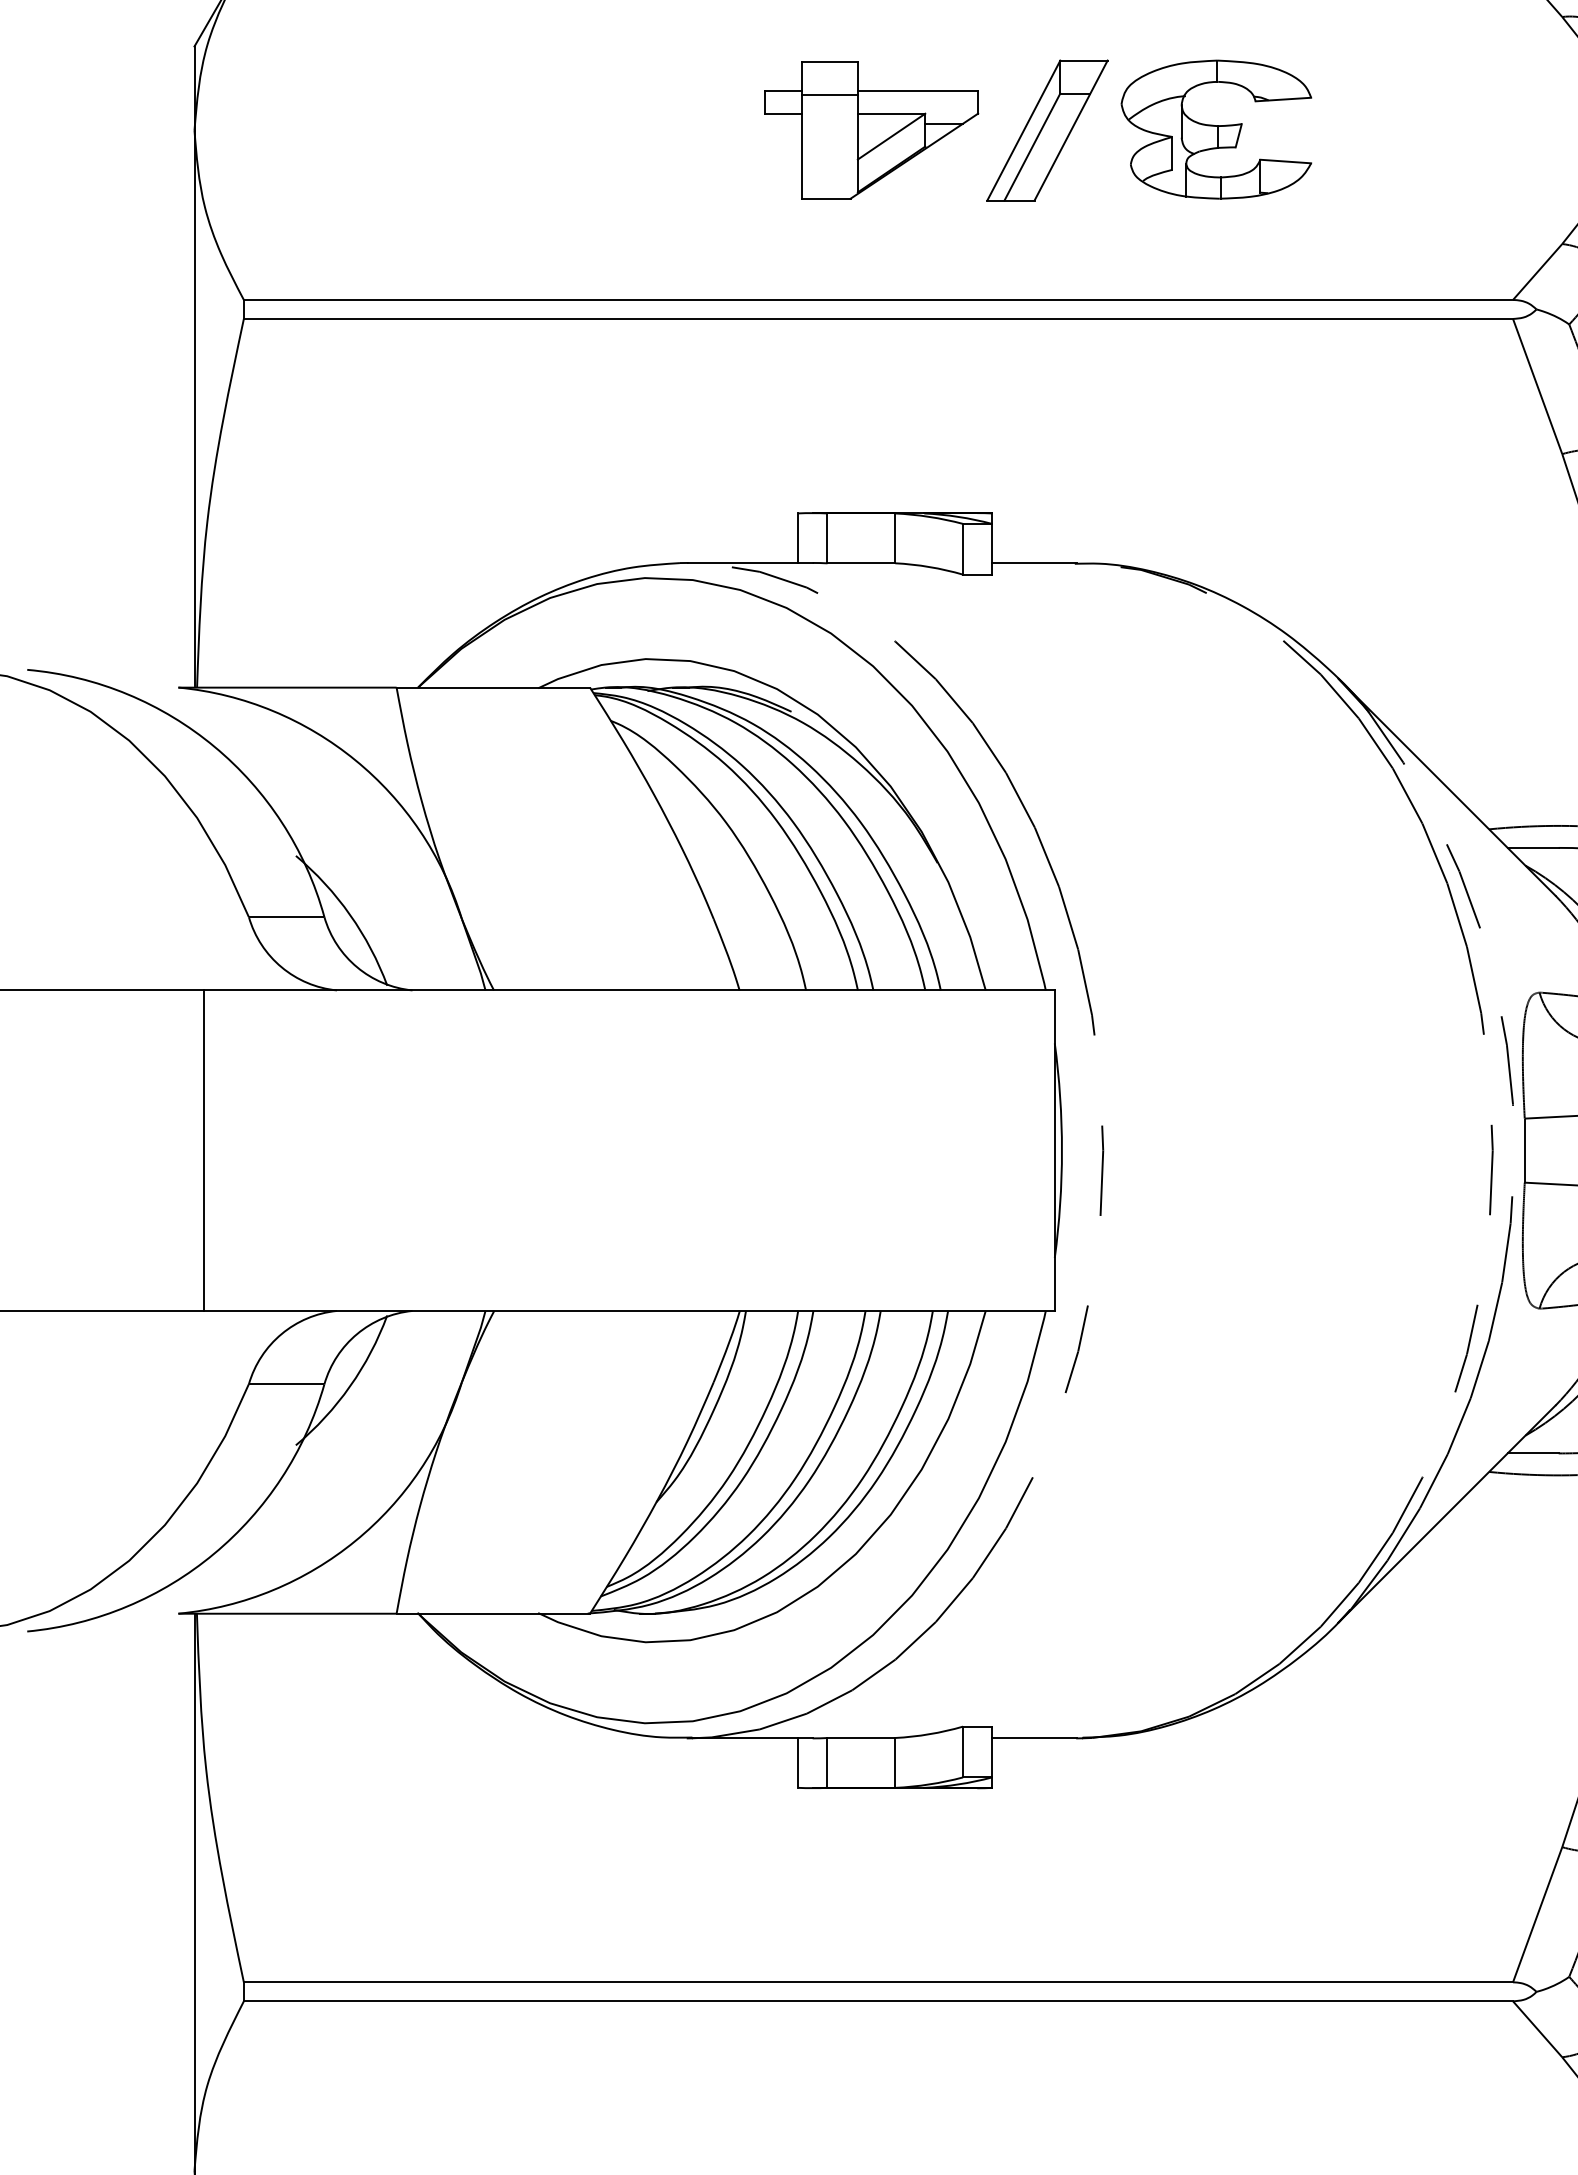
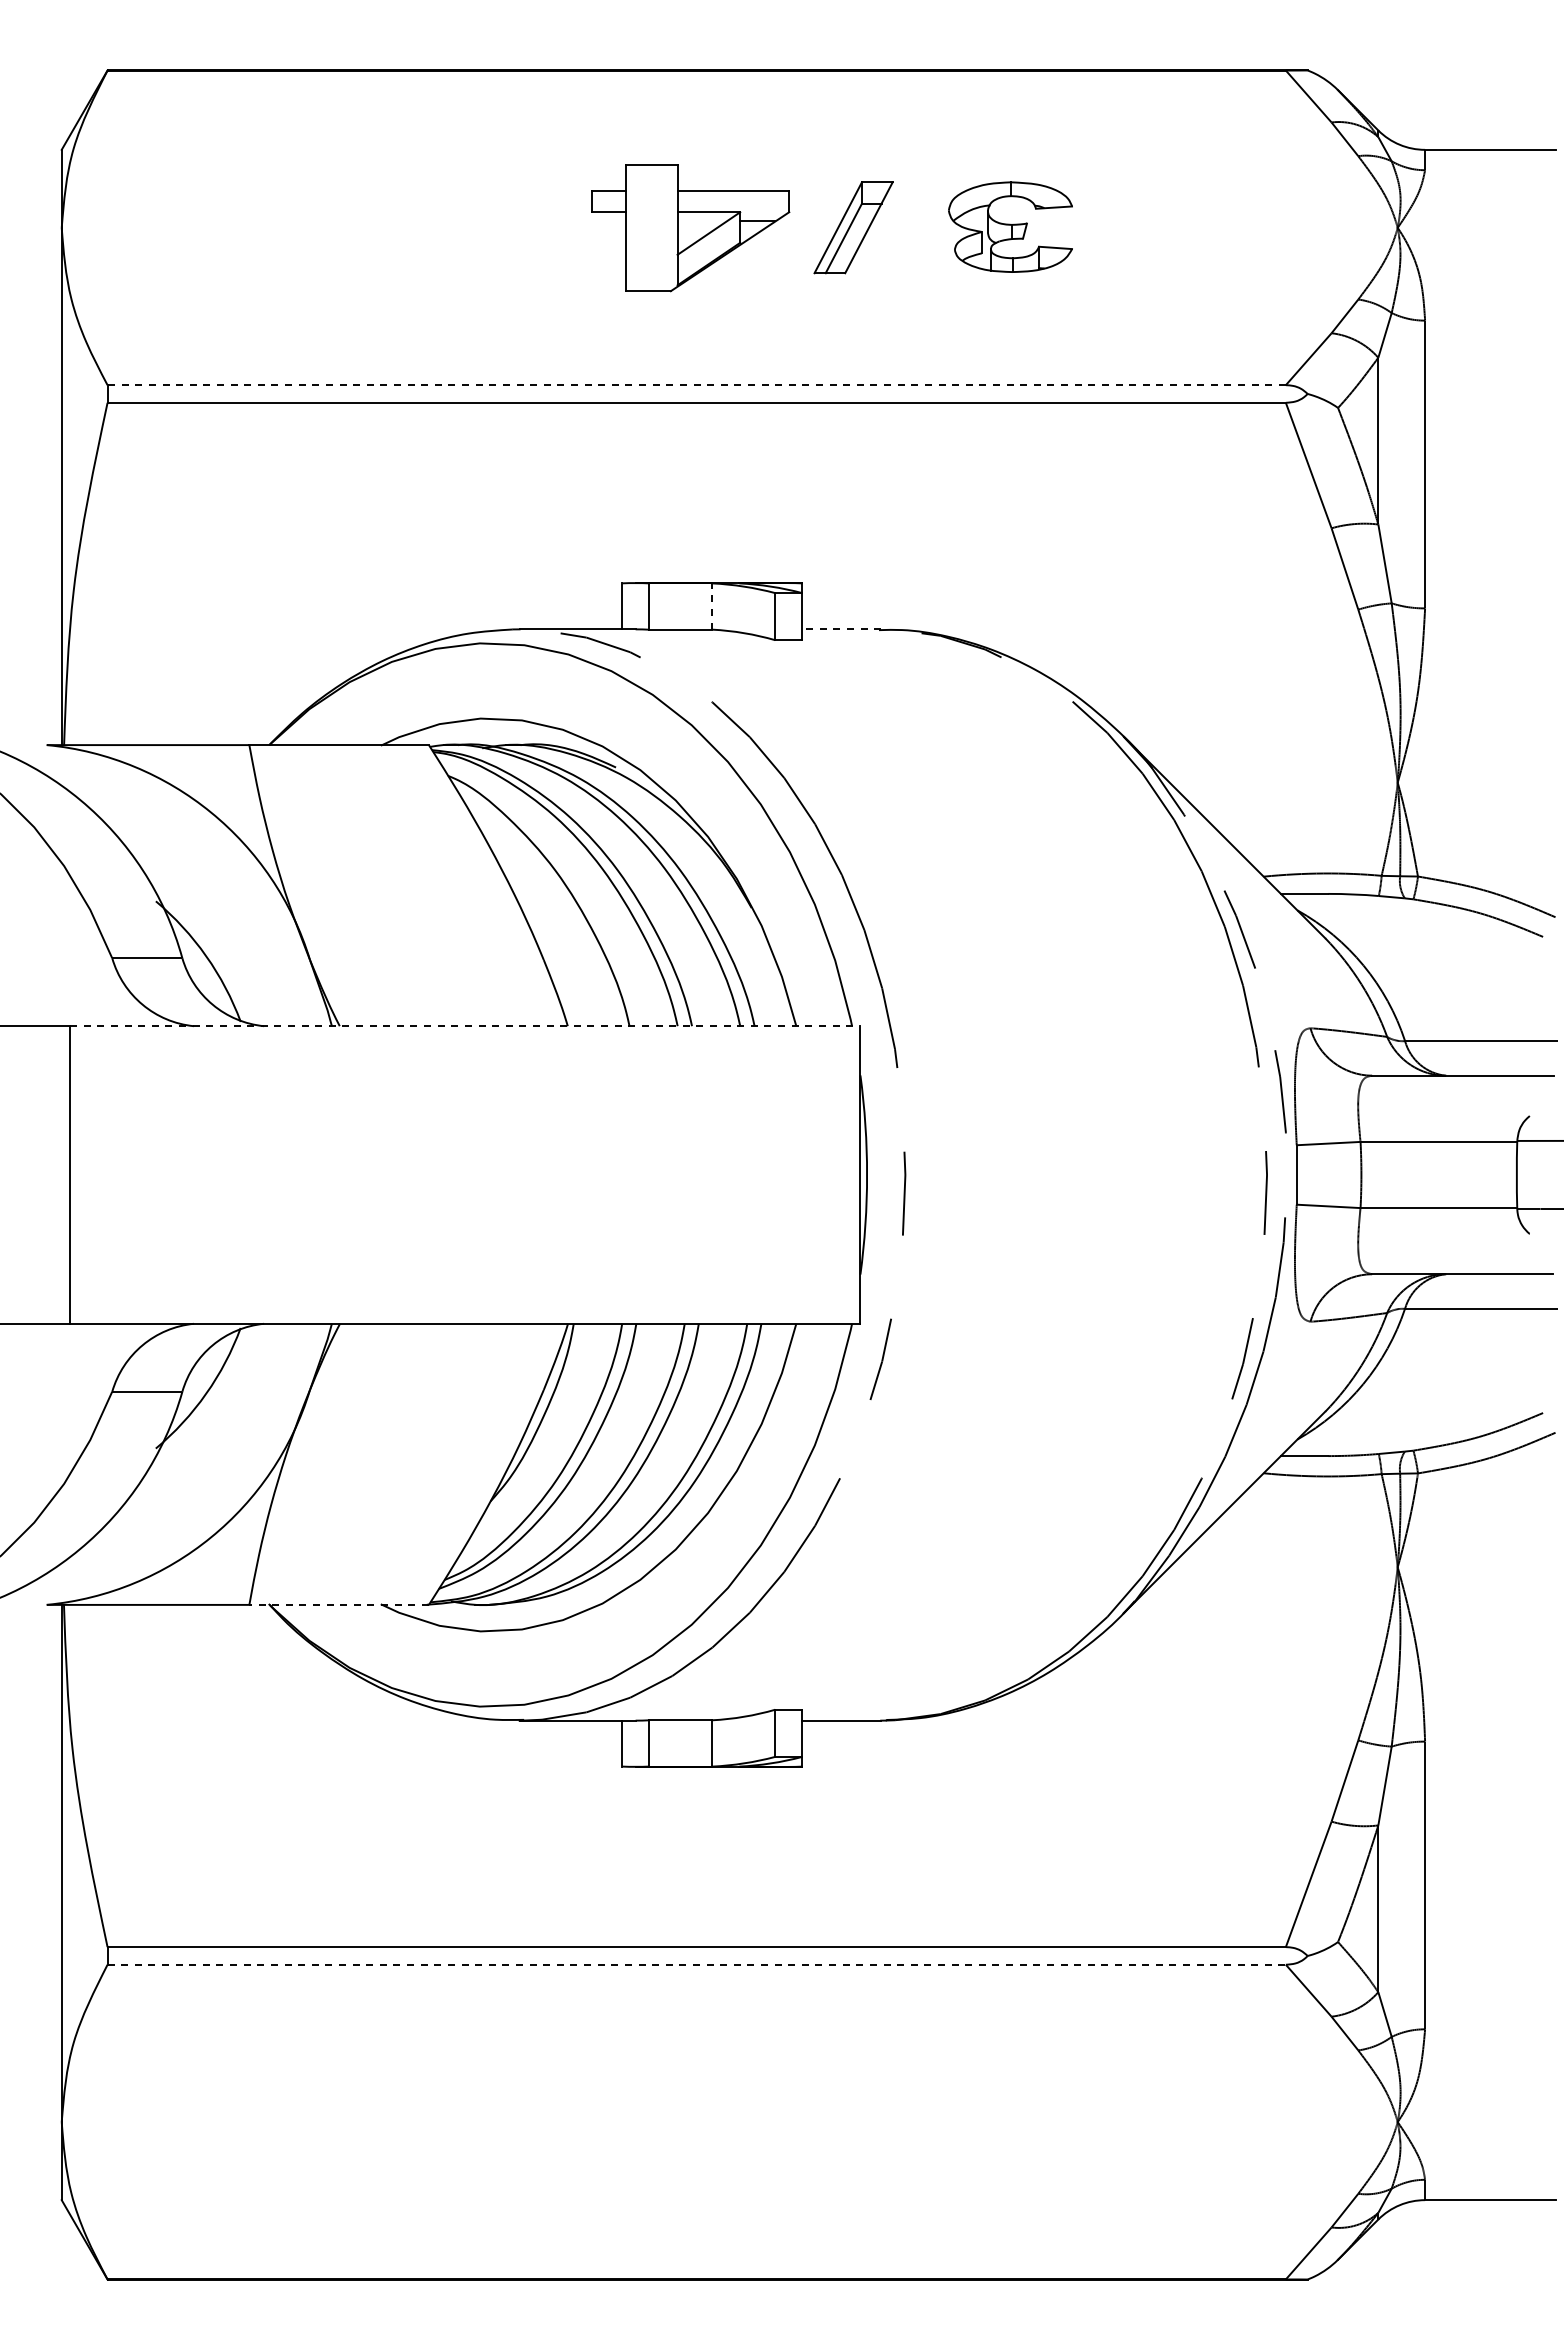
line: (829, 95) -> (651, 195), removed
part: (1047, 130) -> (853, 227), size x0.7
part: (1216, 130) -> (1010, 227), size x0.7
line: (878, 300) -> (696, 385), solid -> dashed
line: (895, 538) -> (712, 606), solid -> dashed
line: (1034, 563) -> (841, 629), solid -> dashed
line: (629, 990) -> (465, 1026), solid -> dashed
line: (493, 1613) -> (339, 1604), solid -> dashed
line: (879, 2001) -> (697, 1964), solid -> dashed

